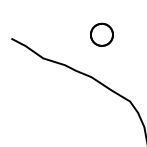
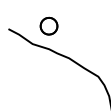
part: (101, 33) -> (48, 25), moved

